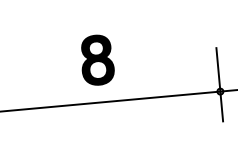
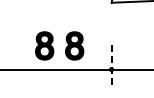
part: (150, 54) -> (74, 45), added
line: (219, 84) -> (111, 65), solid -> dashed

